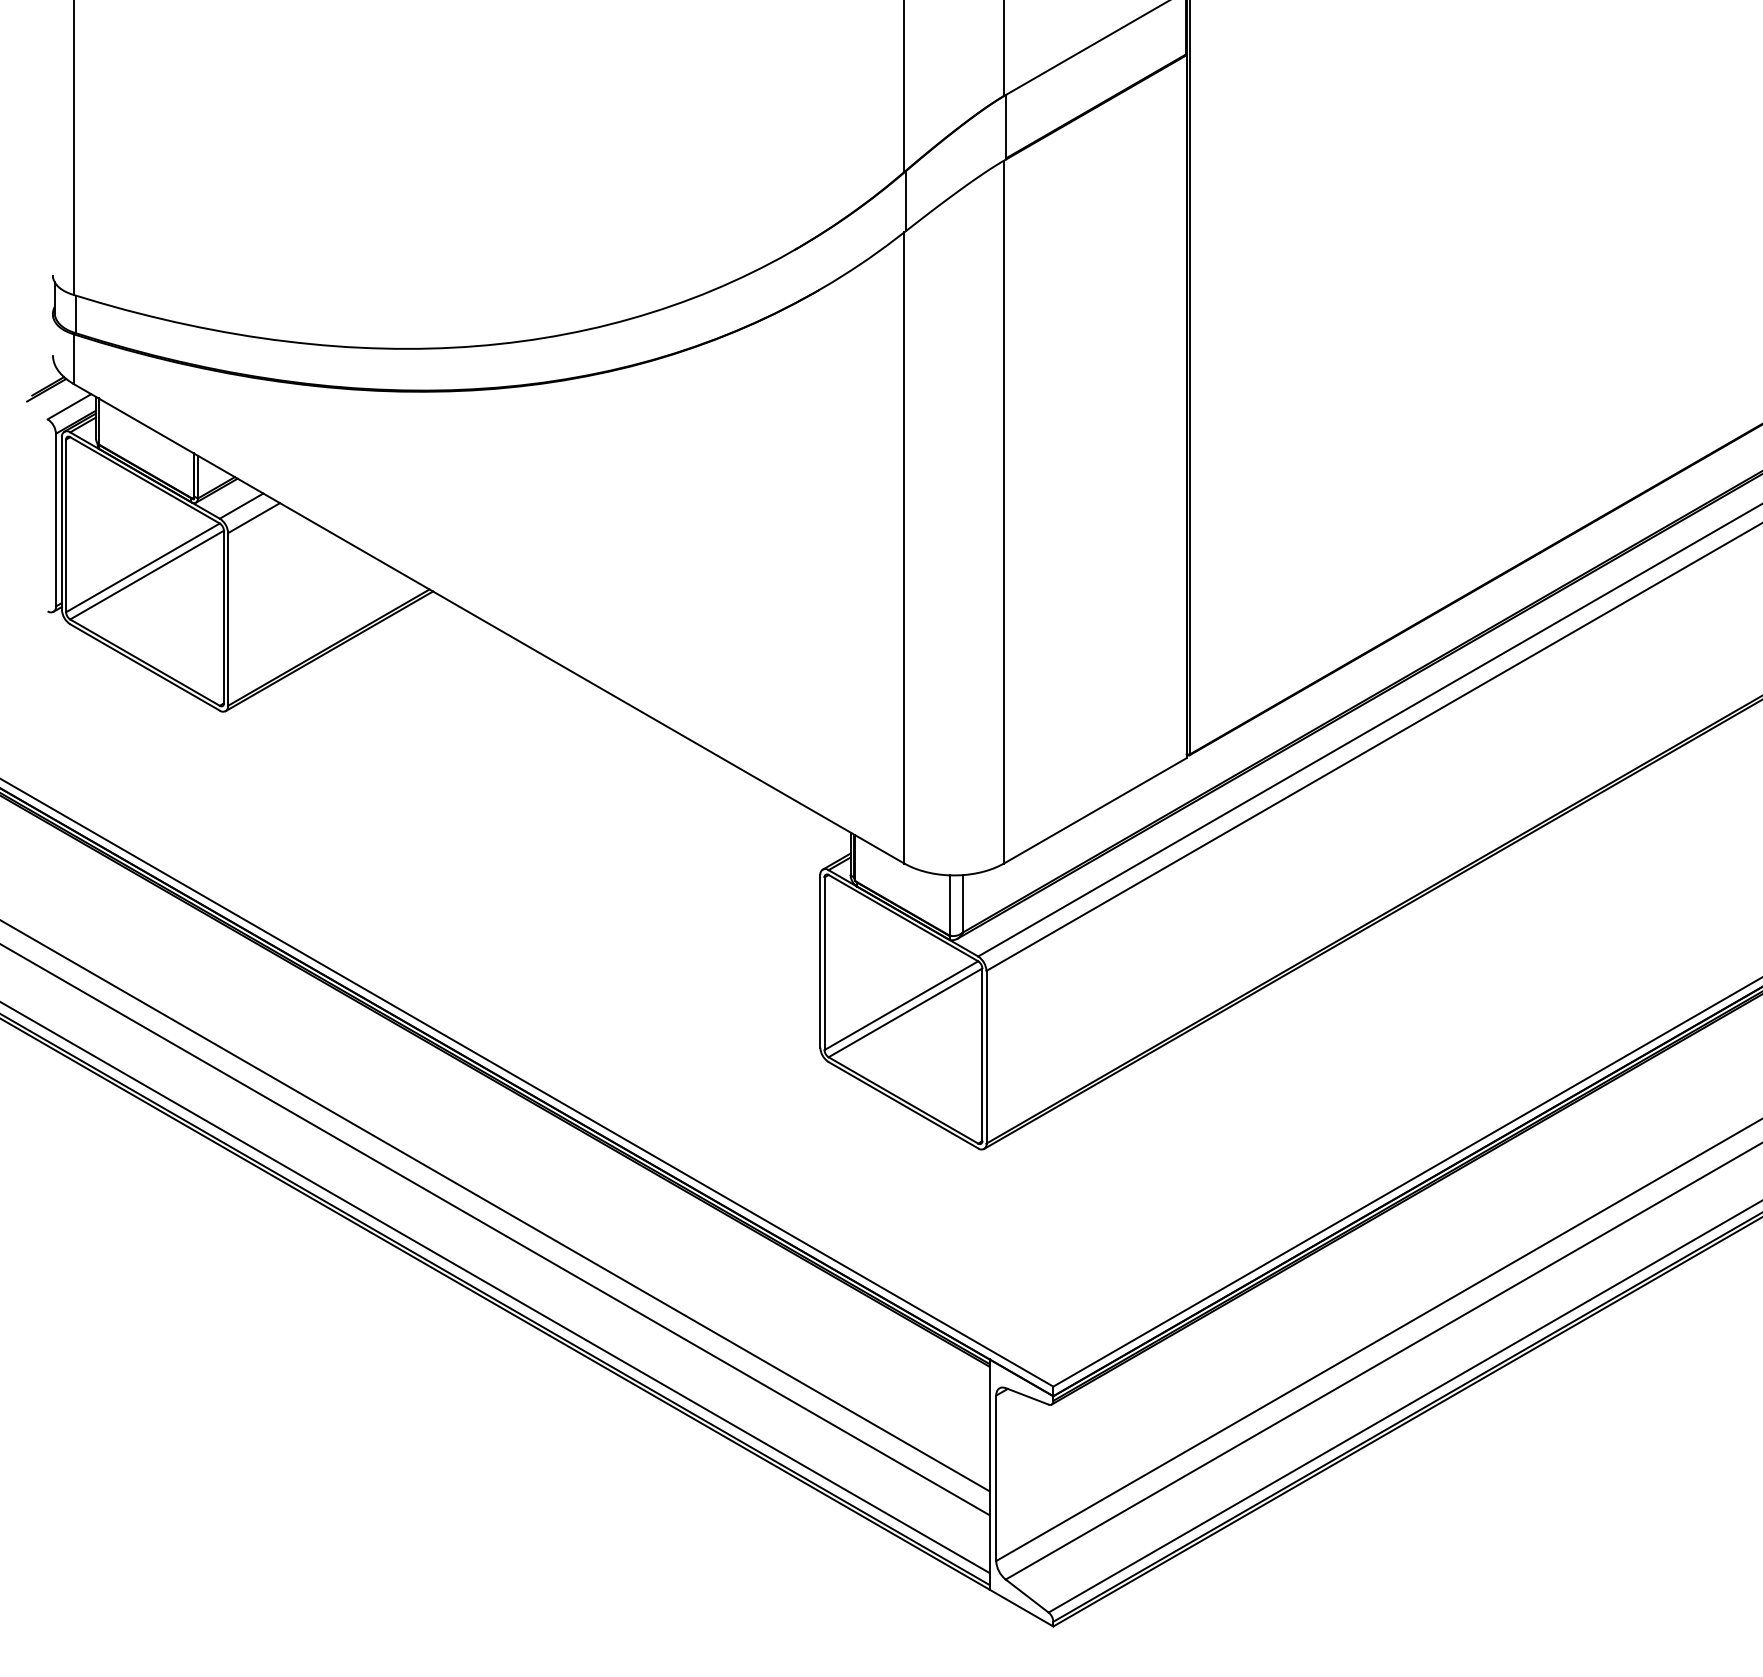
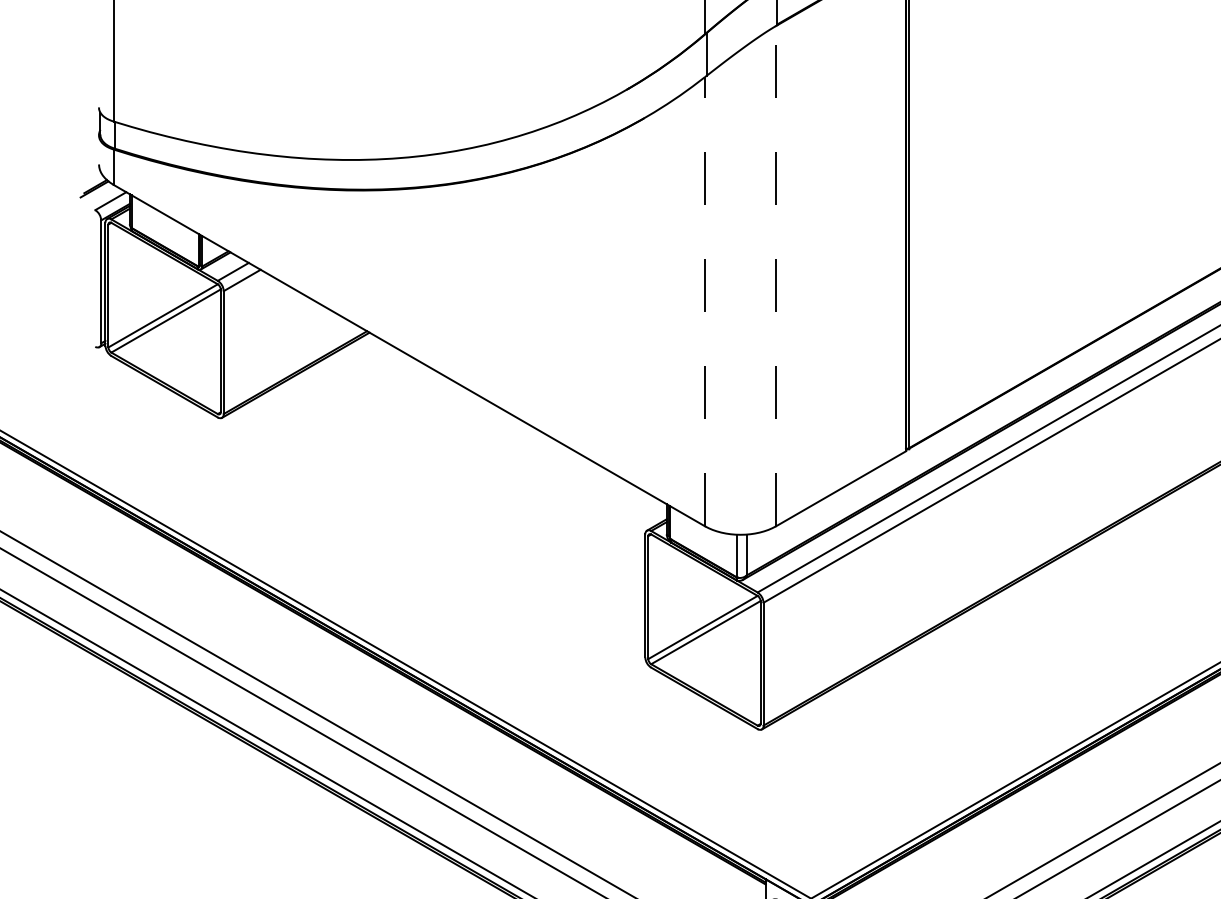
line: (1004, 511) -> (776, 275), solid -> dashed
line: (904, 547) -> (705, 301), solid -> dashed

